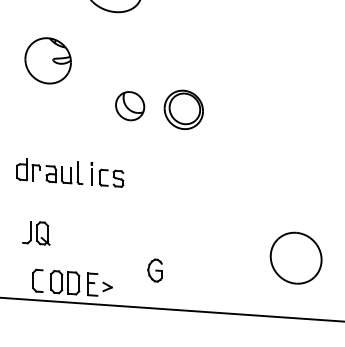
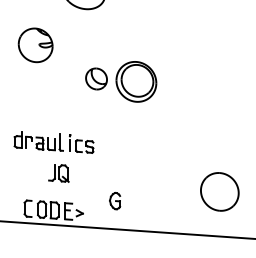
part: (183, 109) -> (136, 81), size x1.4
part: (69, 172) -> (53, 142), moved
part: (35, 233) -> (58, 173), moved

